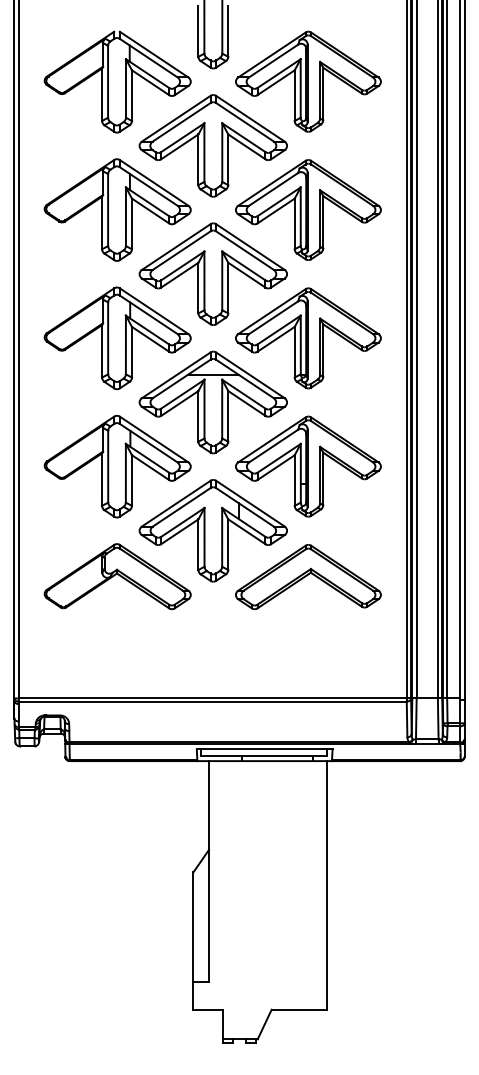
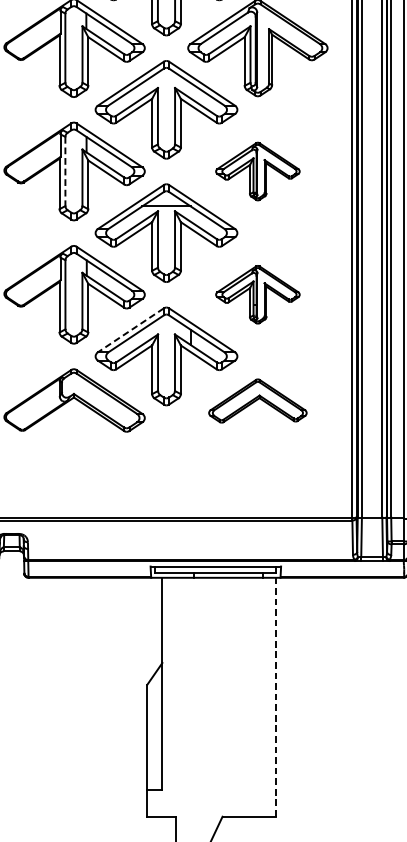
line: (108, 338) -> (65, 171), solid -> dashed
part: (308, 338) -> (257, 171), size x0.6
part: (308, 466) -> (257, 294), size x0.6
line: (175, 503) -> (130, 330), solid -> dashed
part: (308, 577) -> (257, 401), size x0.7
line: (327, 884) -> (276, 696), solid -> dashed

